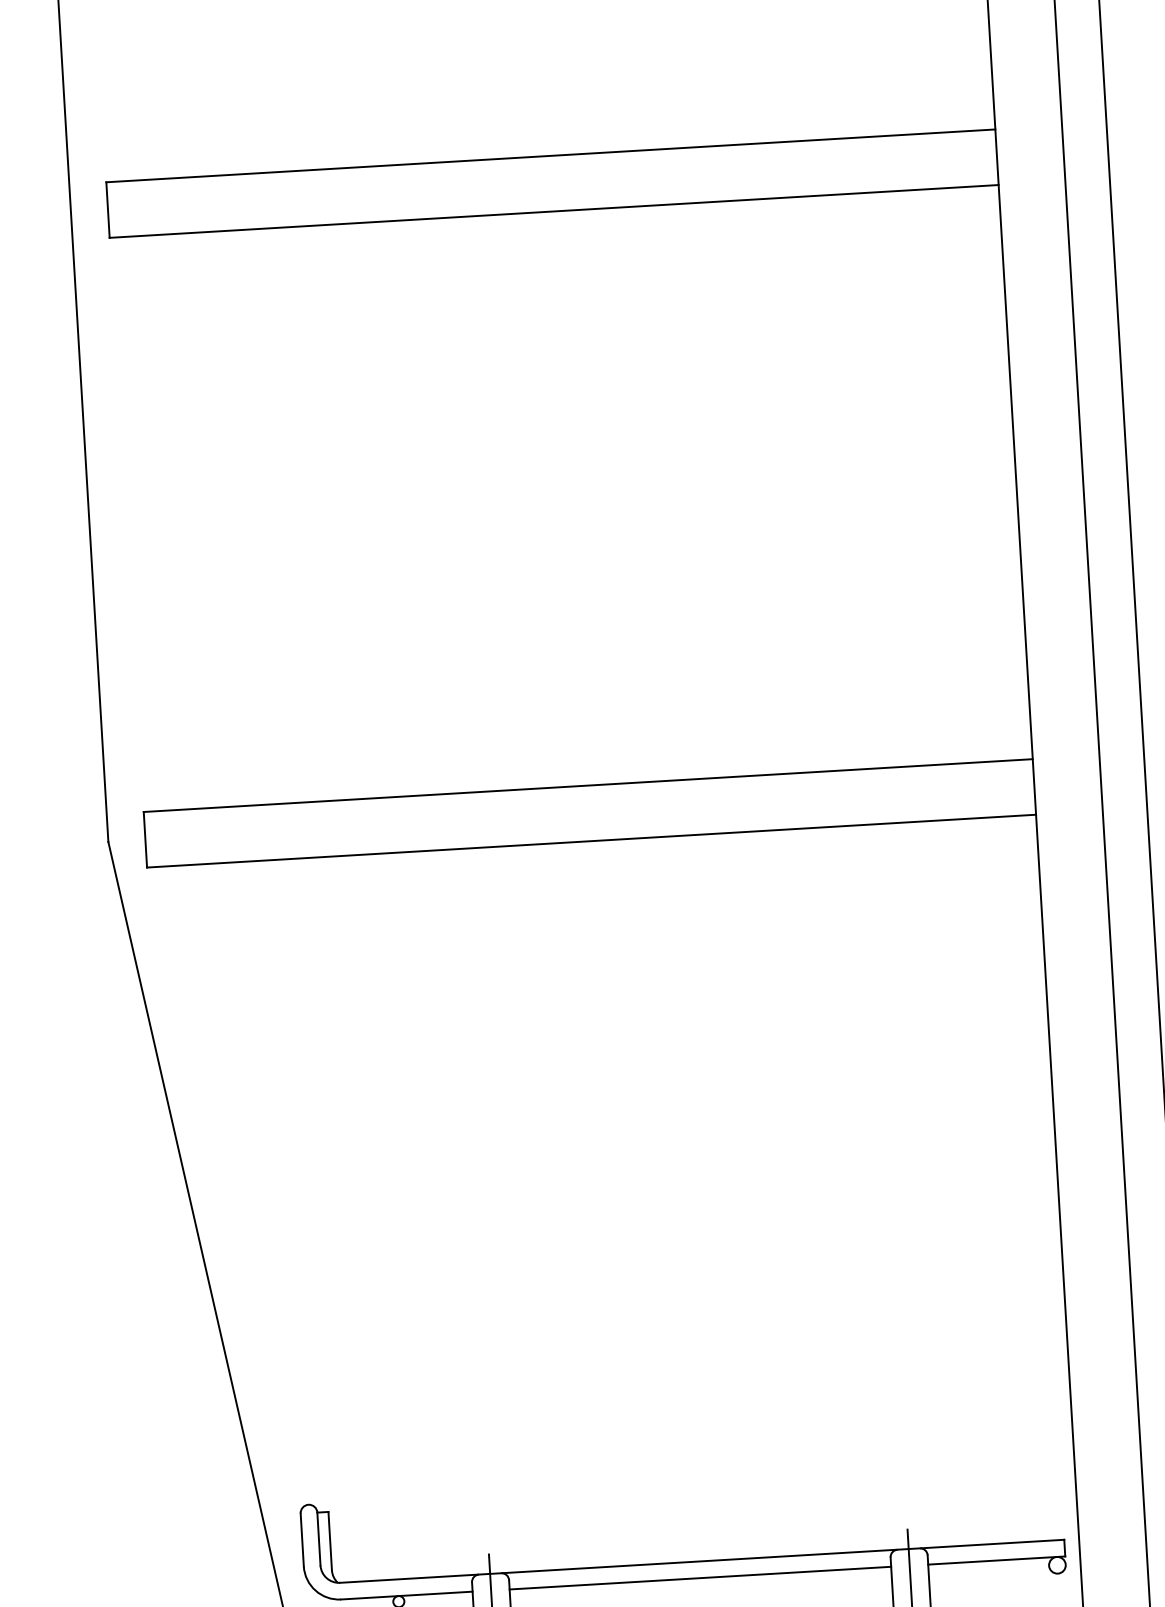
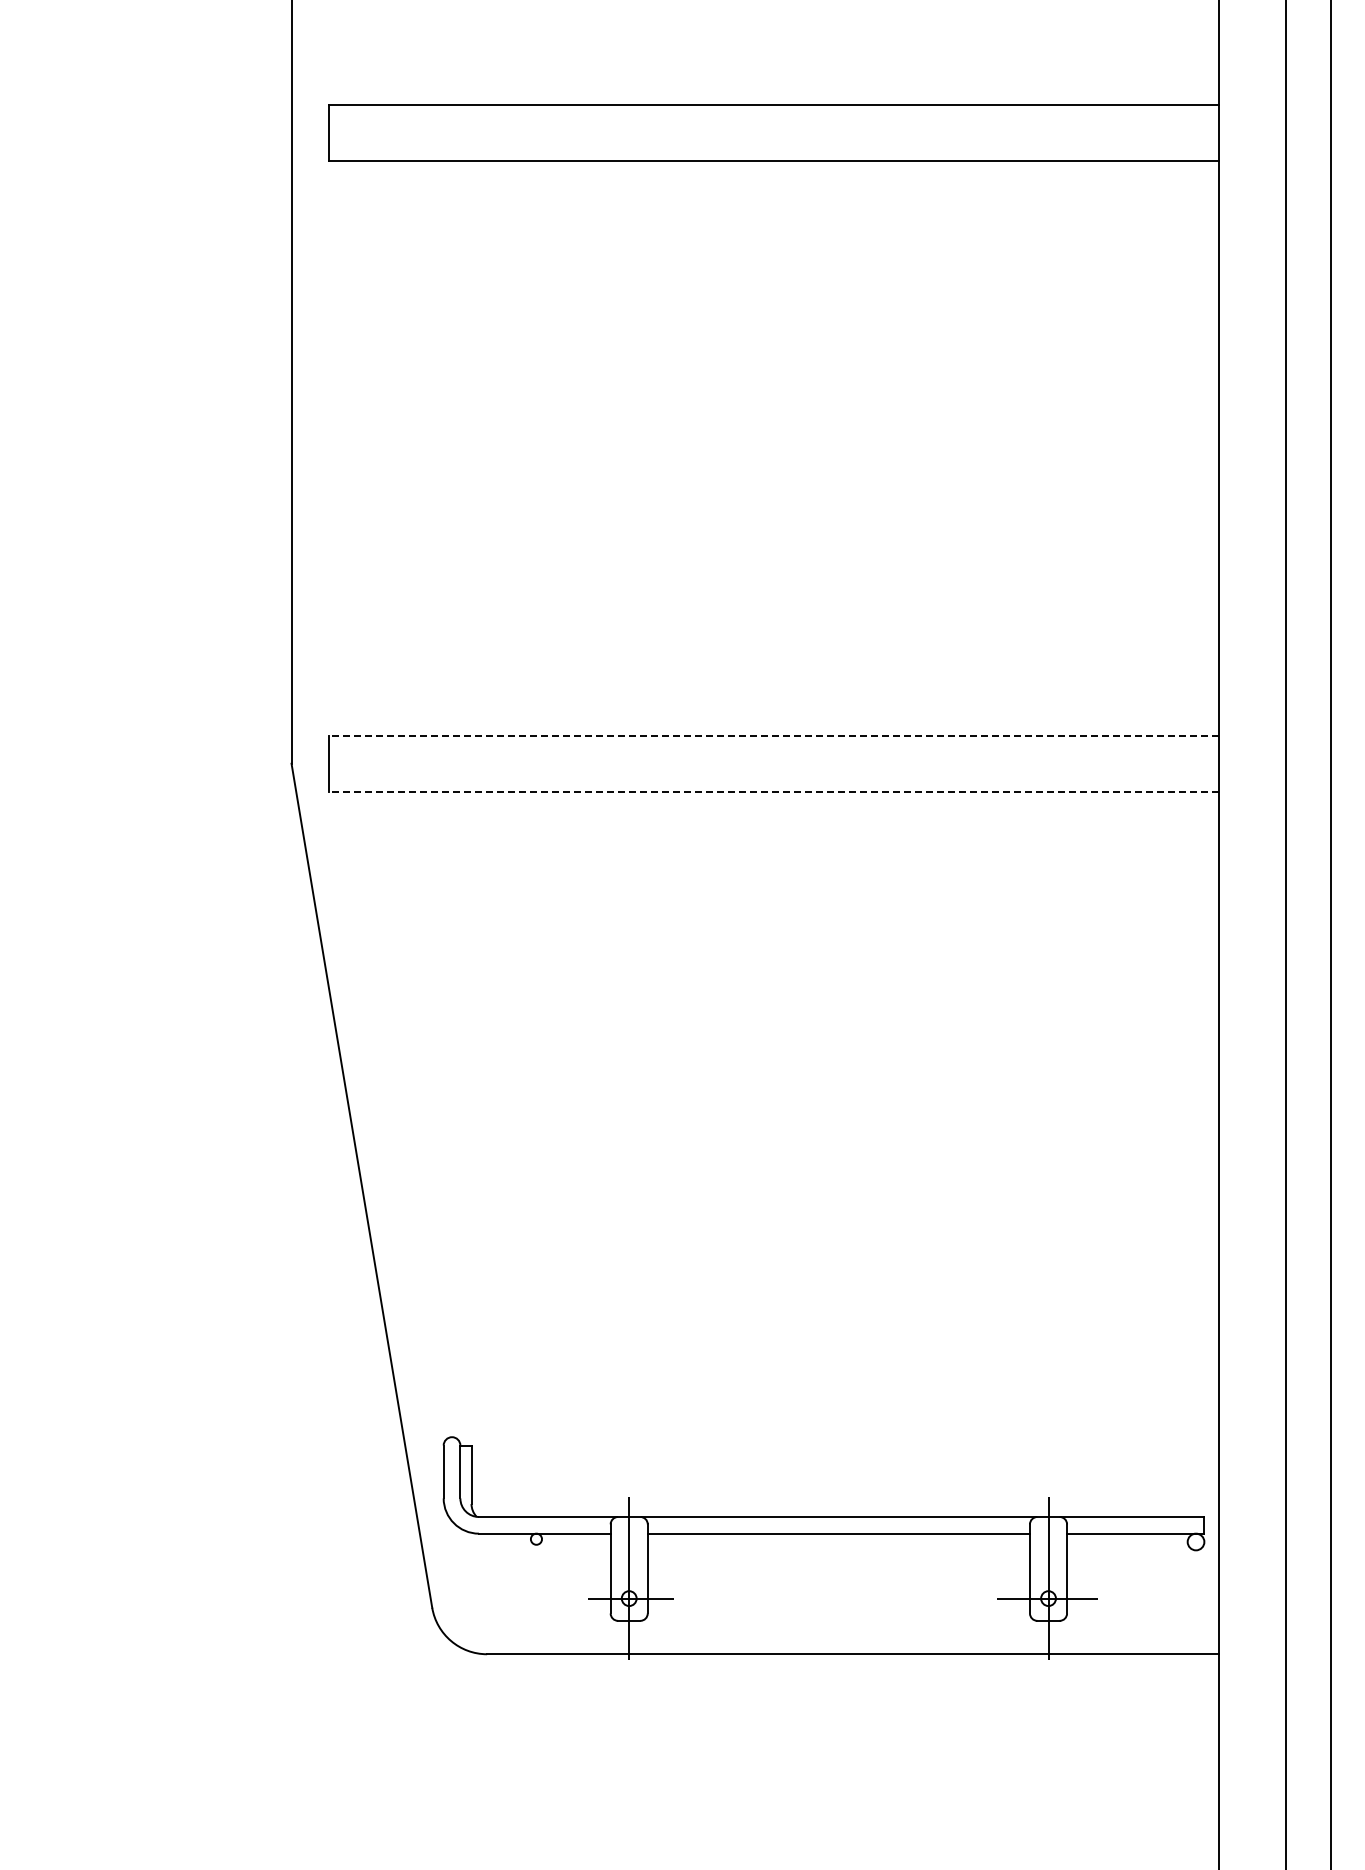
line: (587, 785) -> (773, 735), solid -> dashed
line: (591, 841) -> (773, 791), solid -> dashed

